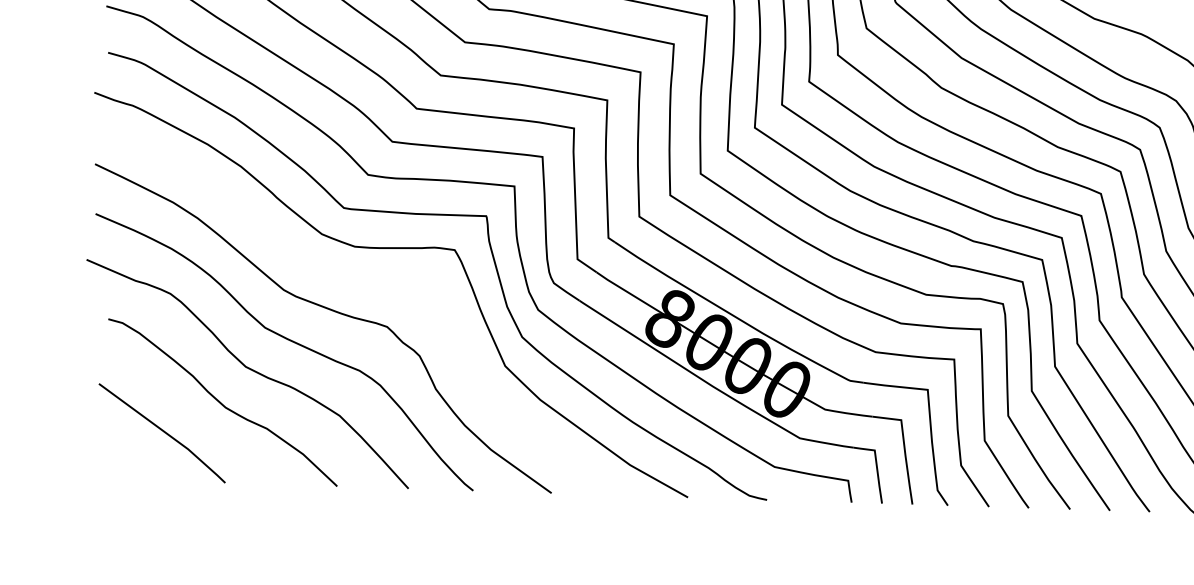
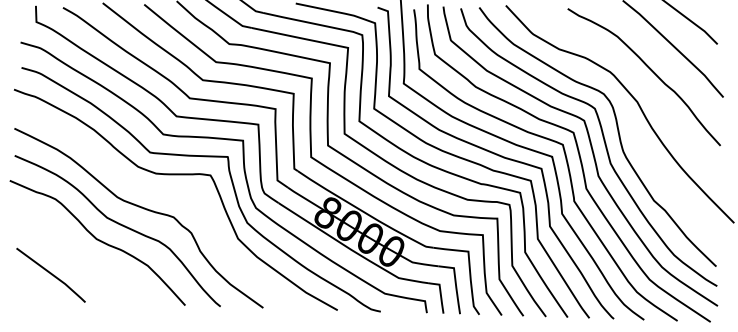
curve: (221, 402) -> (83, 258), removed

